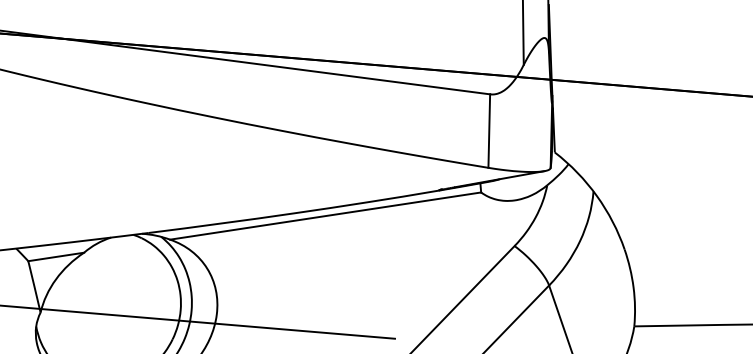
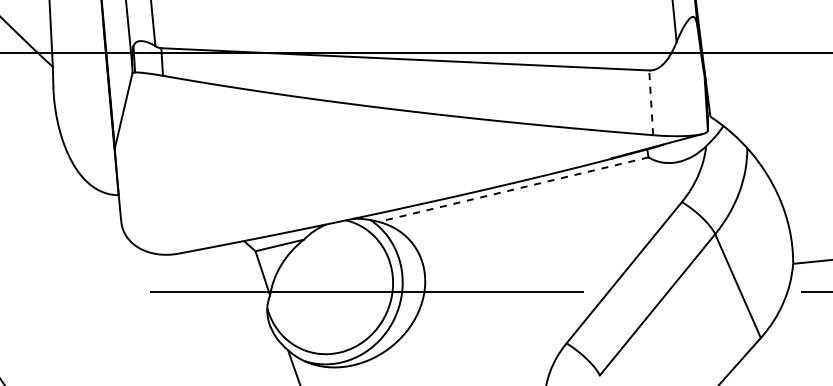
line: (489, 130) -> (651, 102), solid -> dashed
line: (325, 215) -> (513, 189), solid -> dashed

